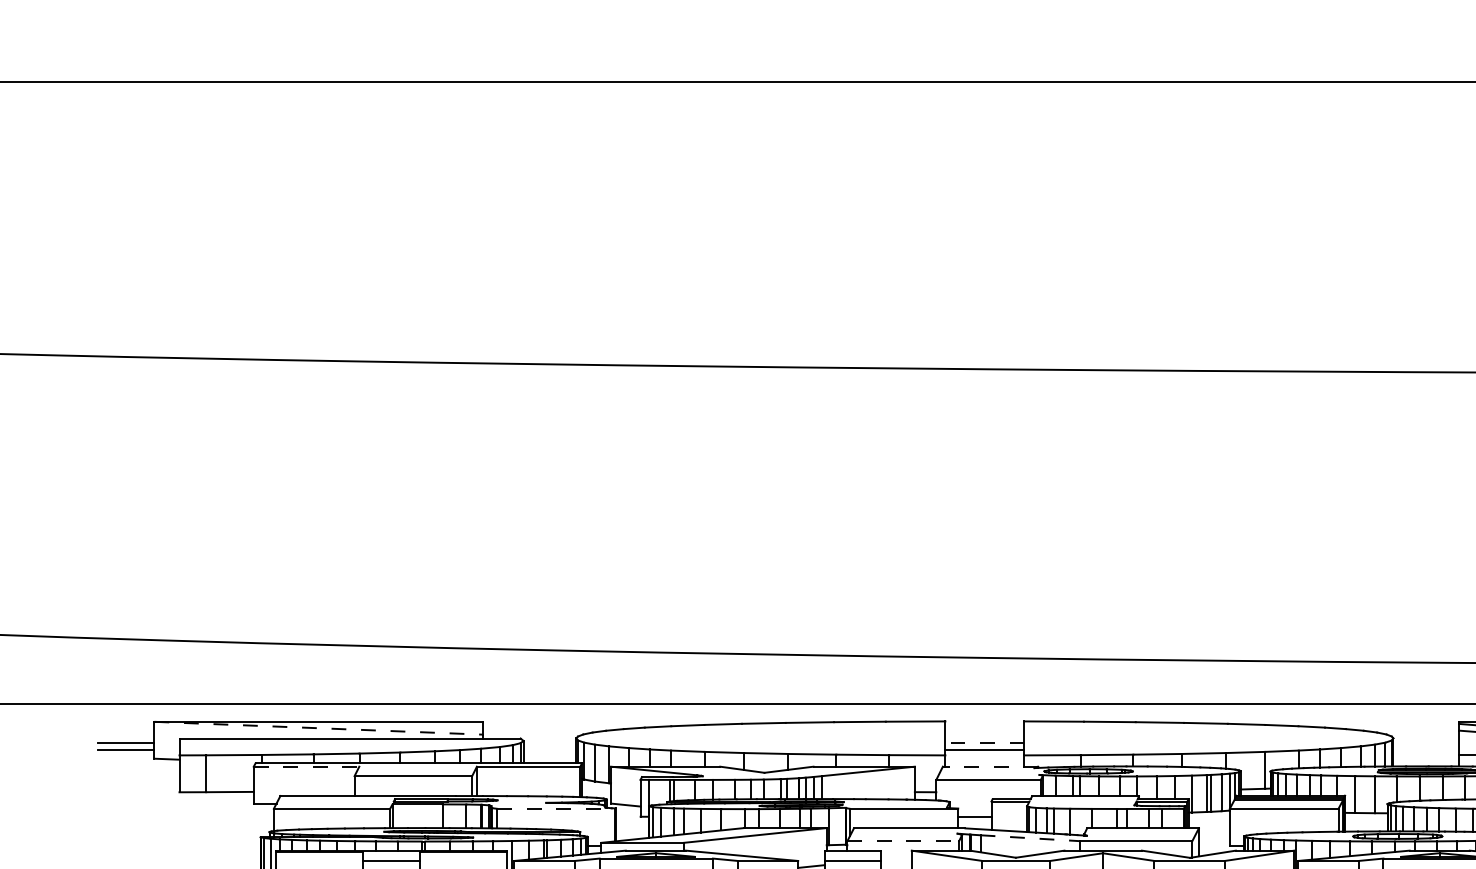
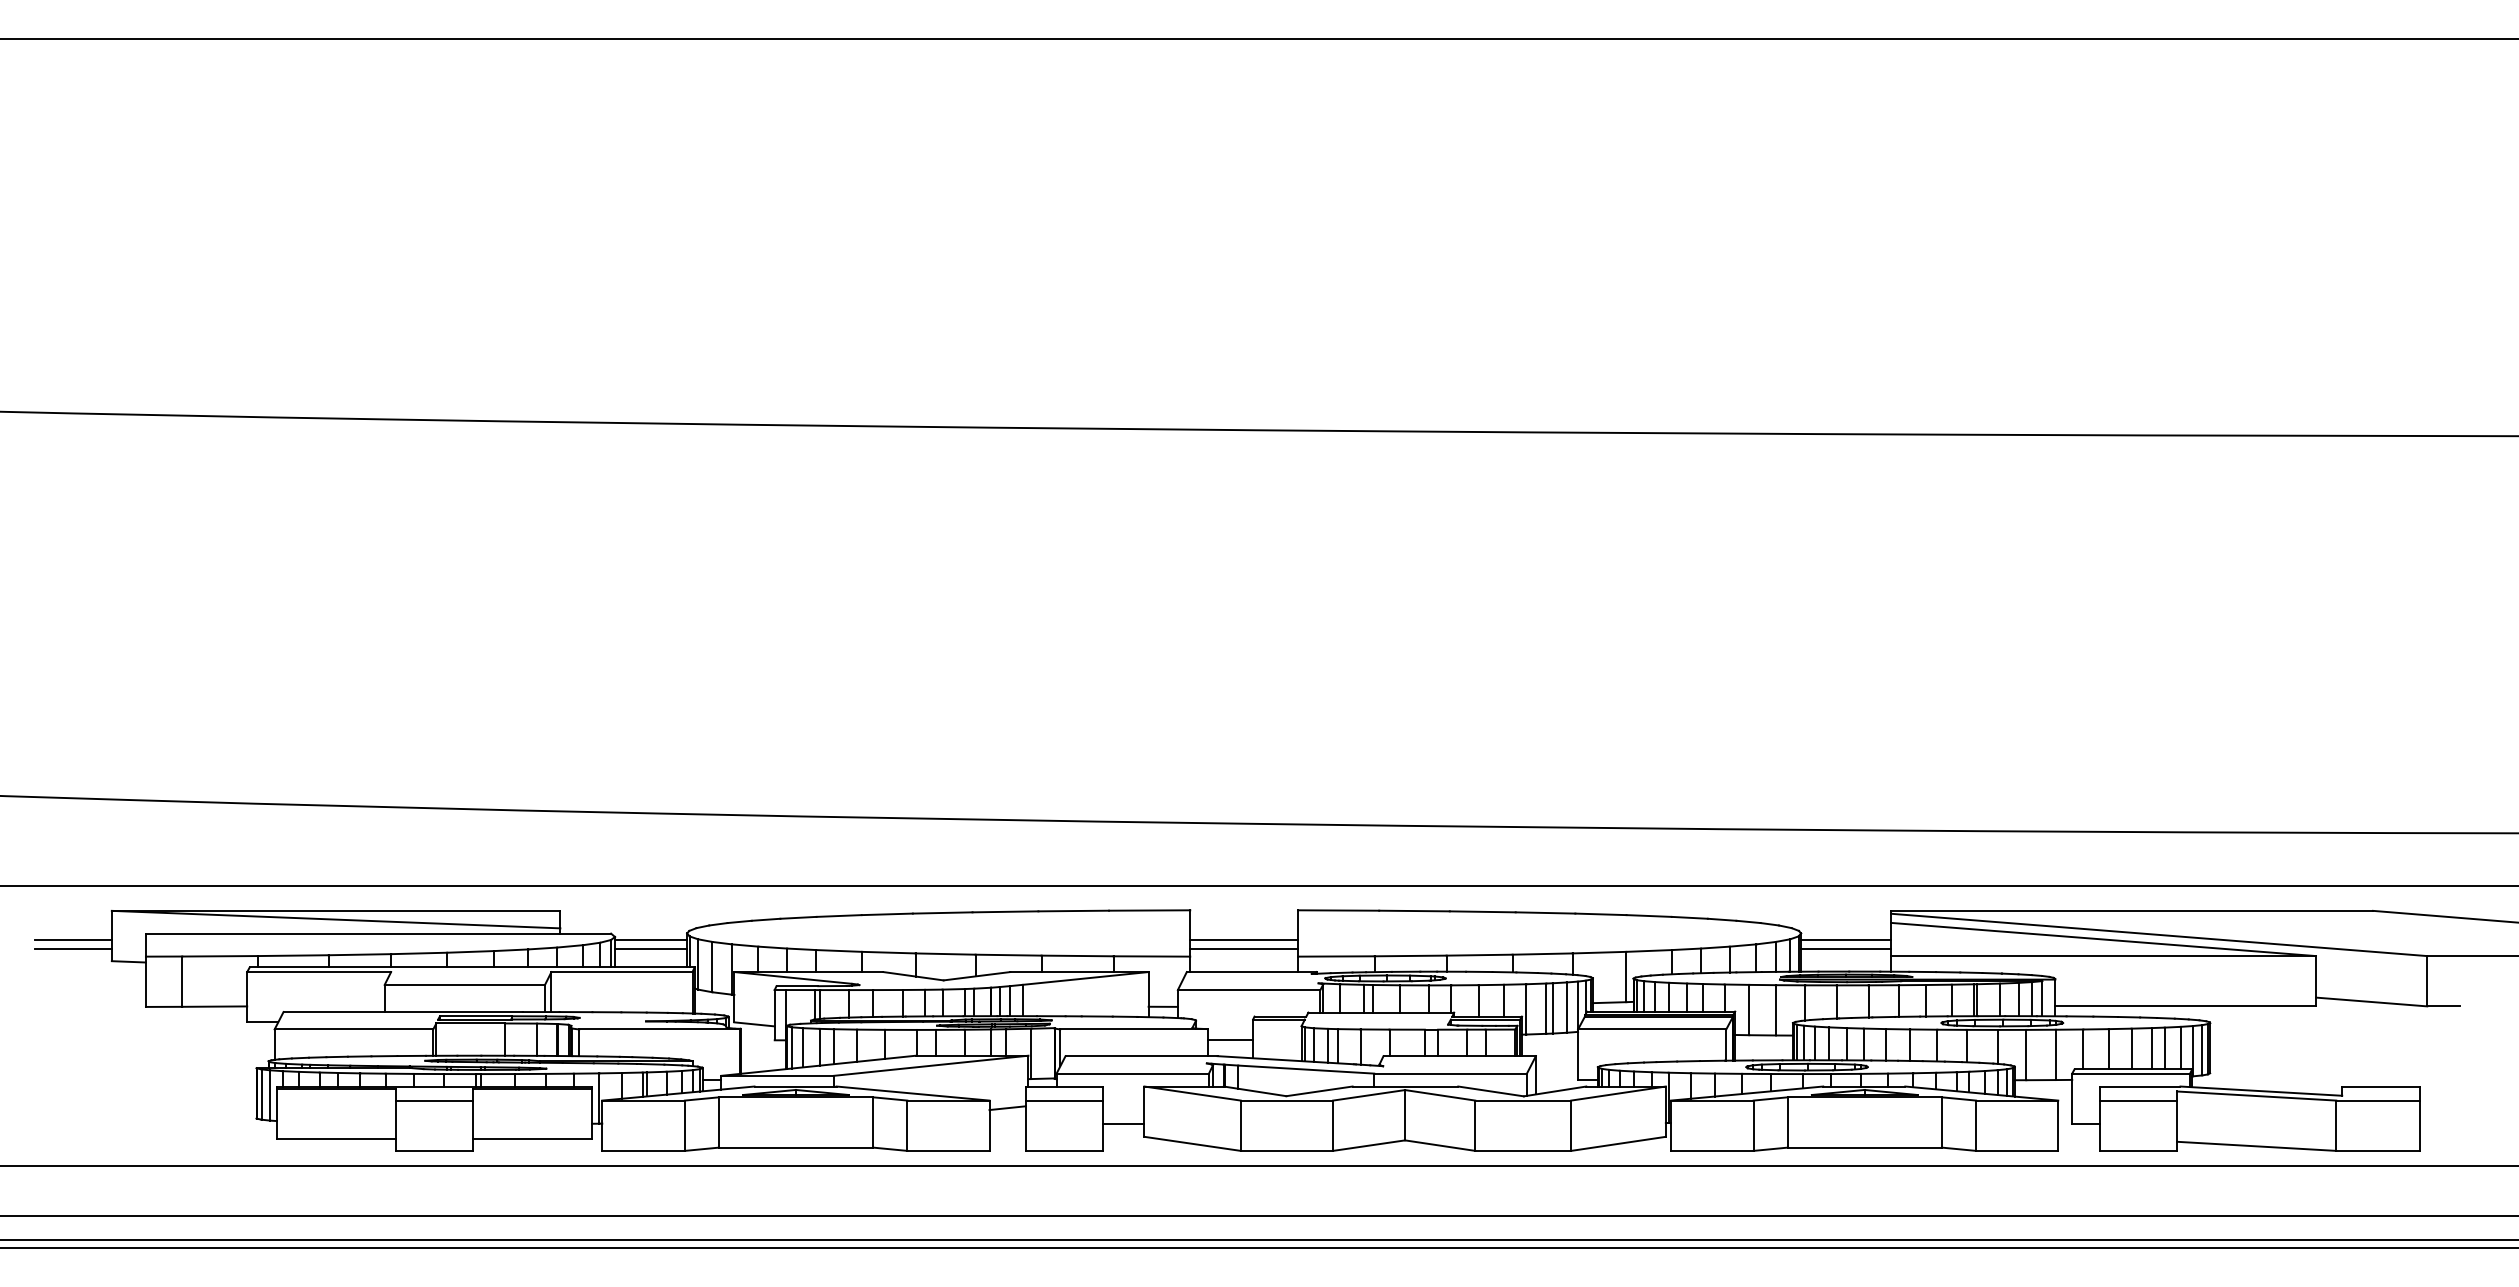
line: (319, 728) -> (336, 919), dashed -> solid
line: (550, 742) -> (651, 939), added
line: (985, 742) -> (1244, 939), dashed -> solid
line: (1426, 742) -> (1846, 939), added
line: (550, 750) -> (651, 949), added
line: (1426, 750) -> (1846, 949), added
line: (306, 767) -> (319, 972), dashed -> solid
line: (990, 767) -> (1251, 972), dashed -> solid
line: (556, 808) -> (659, 1029), dashed -> solid
line: (1030, 838) -> (1306, 1069), dashed -> solid
line: (903, 841) -> (1133, 1073), dashed -> solid

